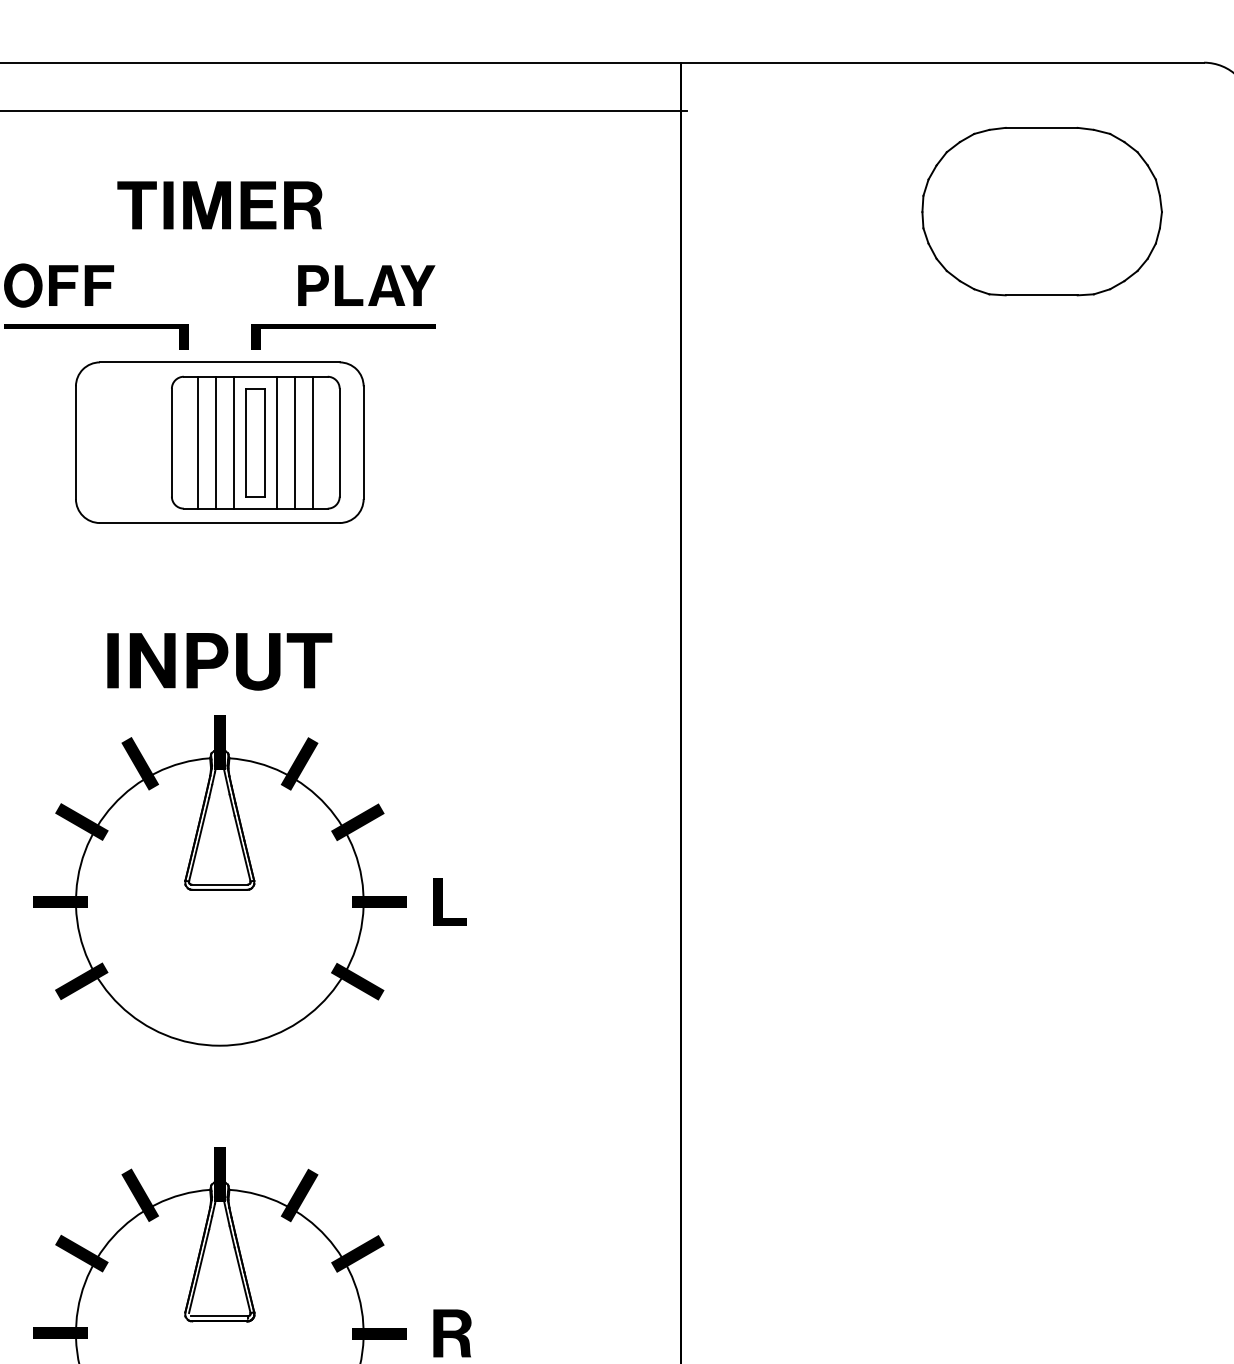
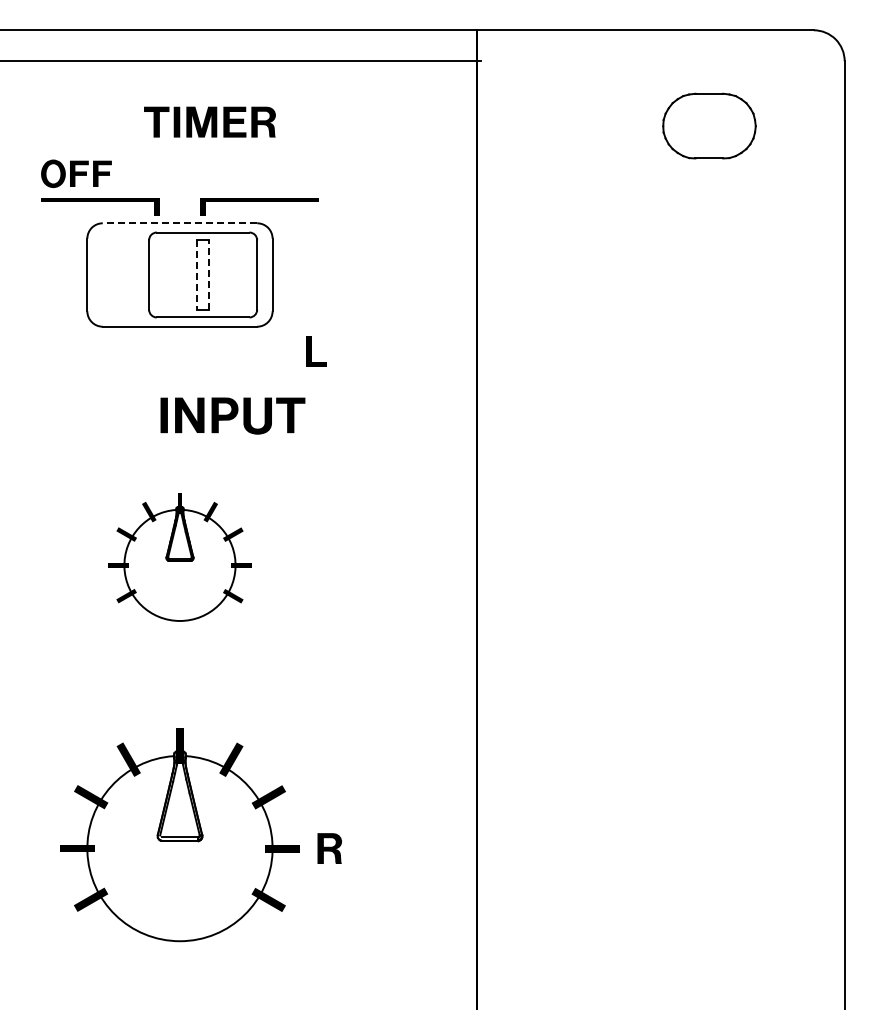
part: (219, 204) -> (209, 121), moved
part: (1042, 210) -> (709, 125), size x0.6
part: (366, 285) -> (274, 173), removed
line: (219, 362) -> (179, 223), solid -> dashed
line: (198, 441) -> (166, 274), removed
line: (215, 441) -> (177, 274), removed
line: (234, 441) -> (189, 274), removed
line: (278, 441) -> (217, 274), removed
line: (295, 441) -> (228, 274), removed
line: (313, 441) -> (240, 274), removed
line: (245, 443) -> (196, 275), solid -> dashed
line: (265, 443) -> (209, 275), solid -> dashed
part: (219, 660) -> (232, 415), moved
part: (219, 881) -> (179, 557), size x0.6
part: (450, 901) -> (316, 351), moved

